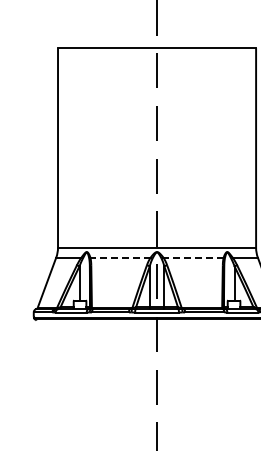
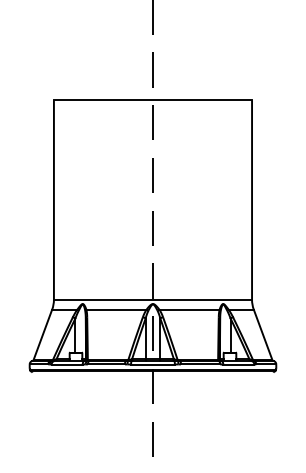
line: (120, 257) -> (116, 309), dashed -> solid
line: (192, 257) -> (188, 309), dashed -> solid

